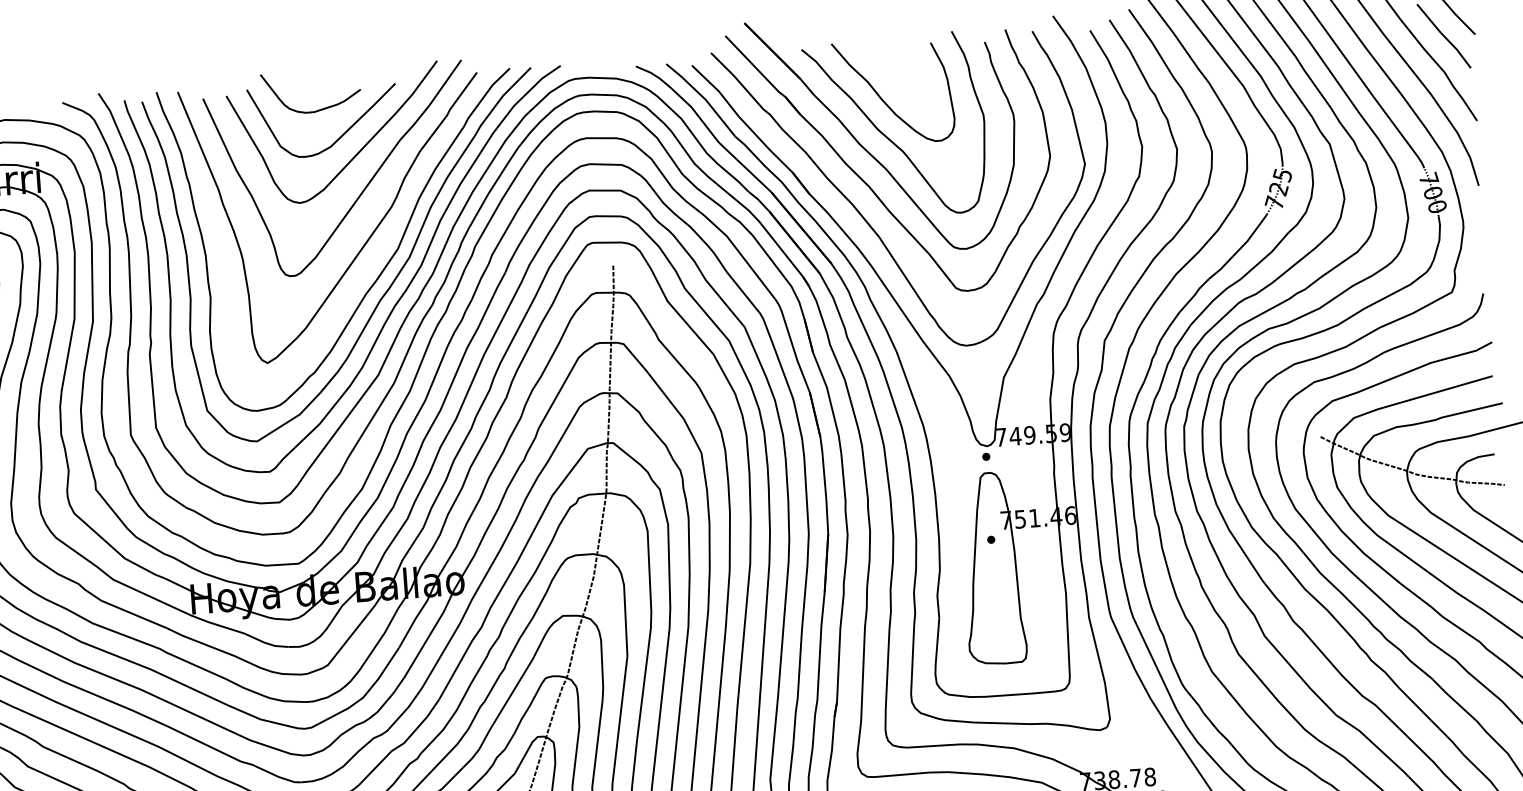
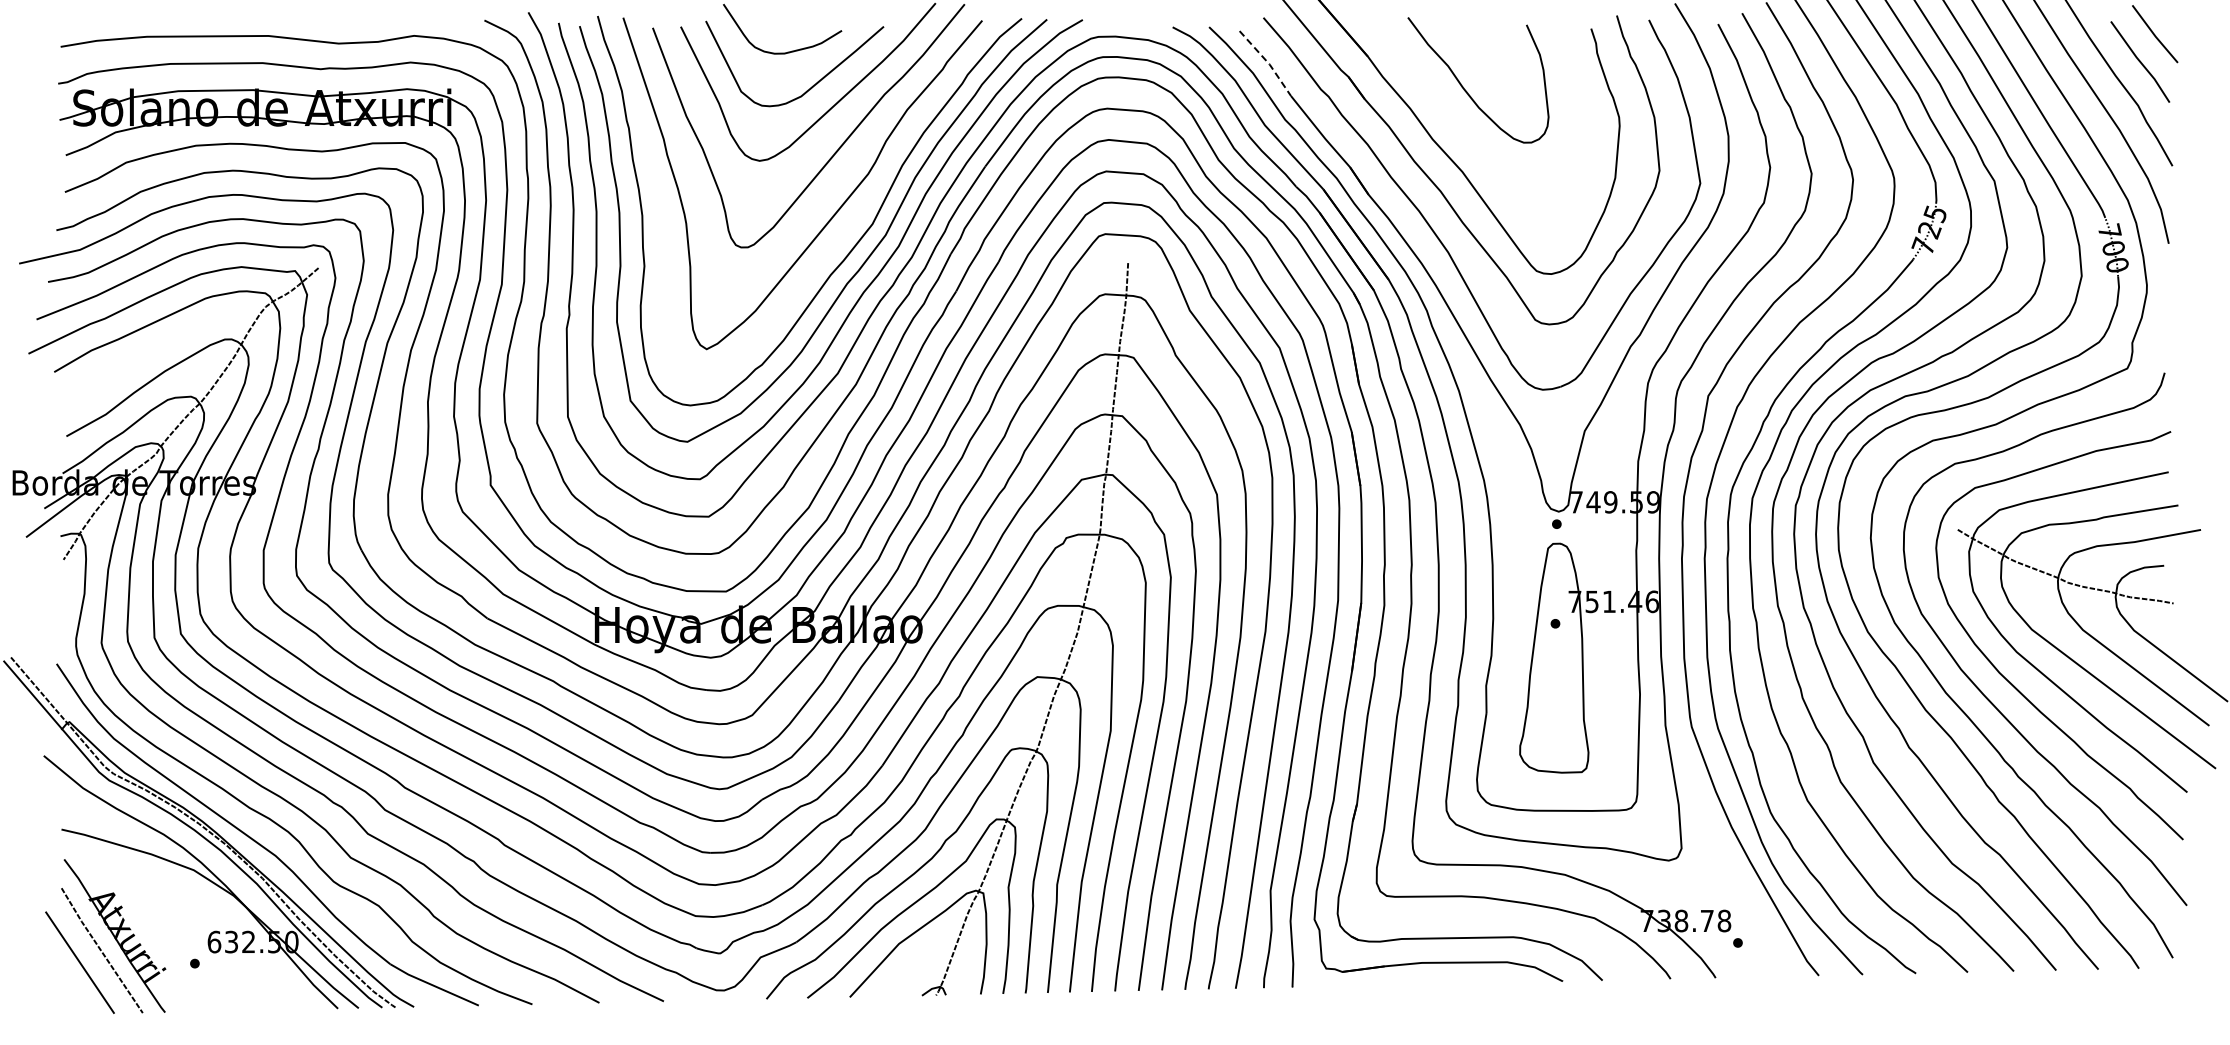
line: (717, 89) -> (1267, 62), solid -> dashed
curve: (886, 136) -> (1465, 132), removed

